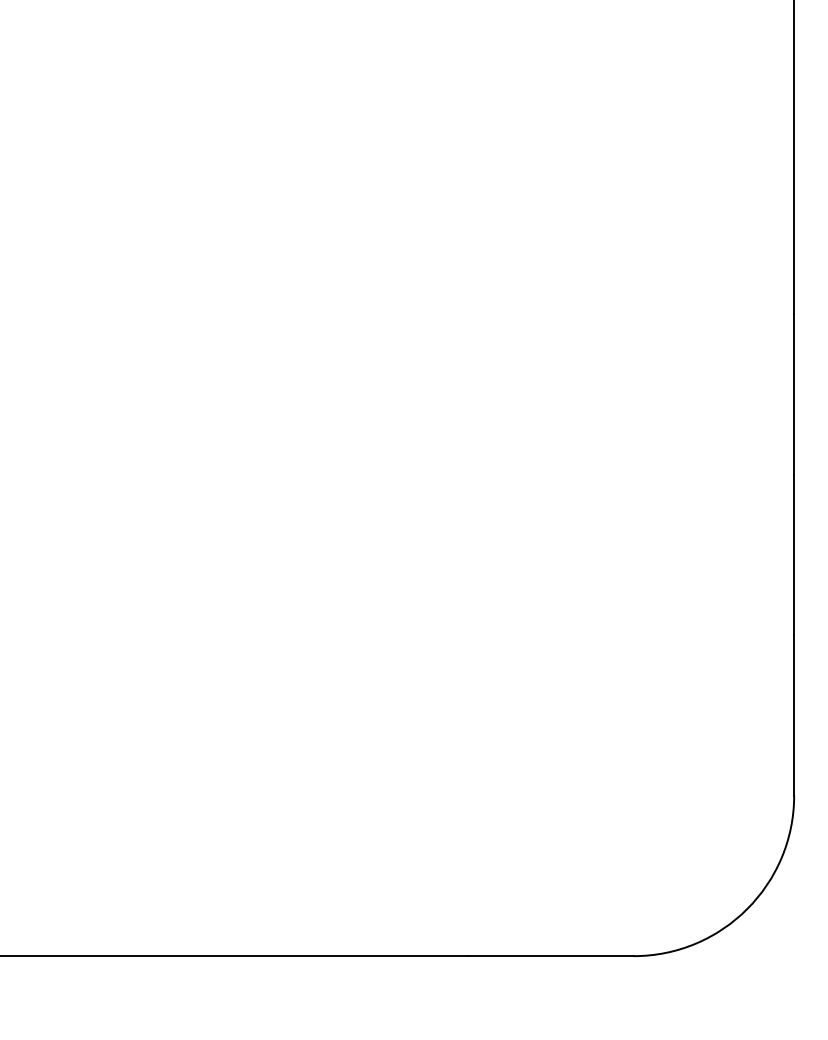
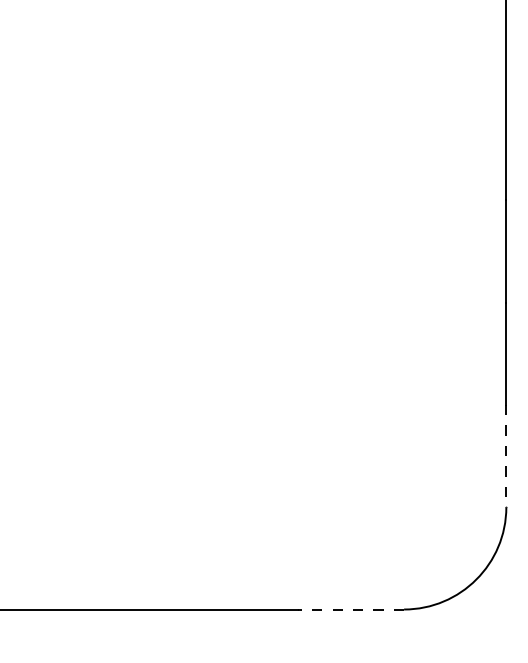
line: (794, 716) -> (506, 456), solid -> dashed
line: (551, 956) -> (351, 609), solid -> dashed

